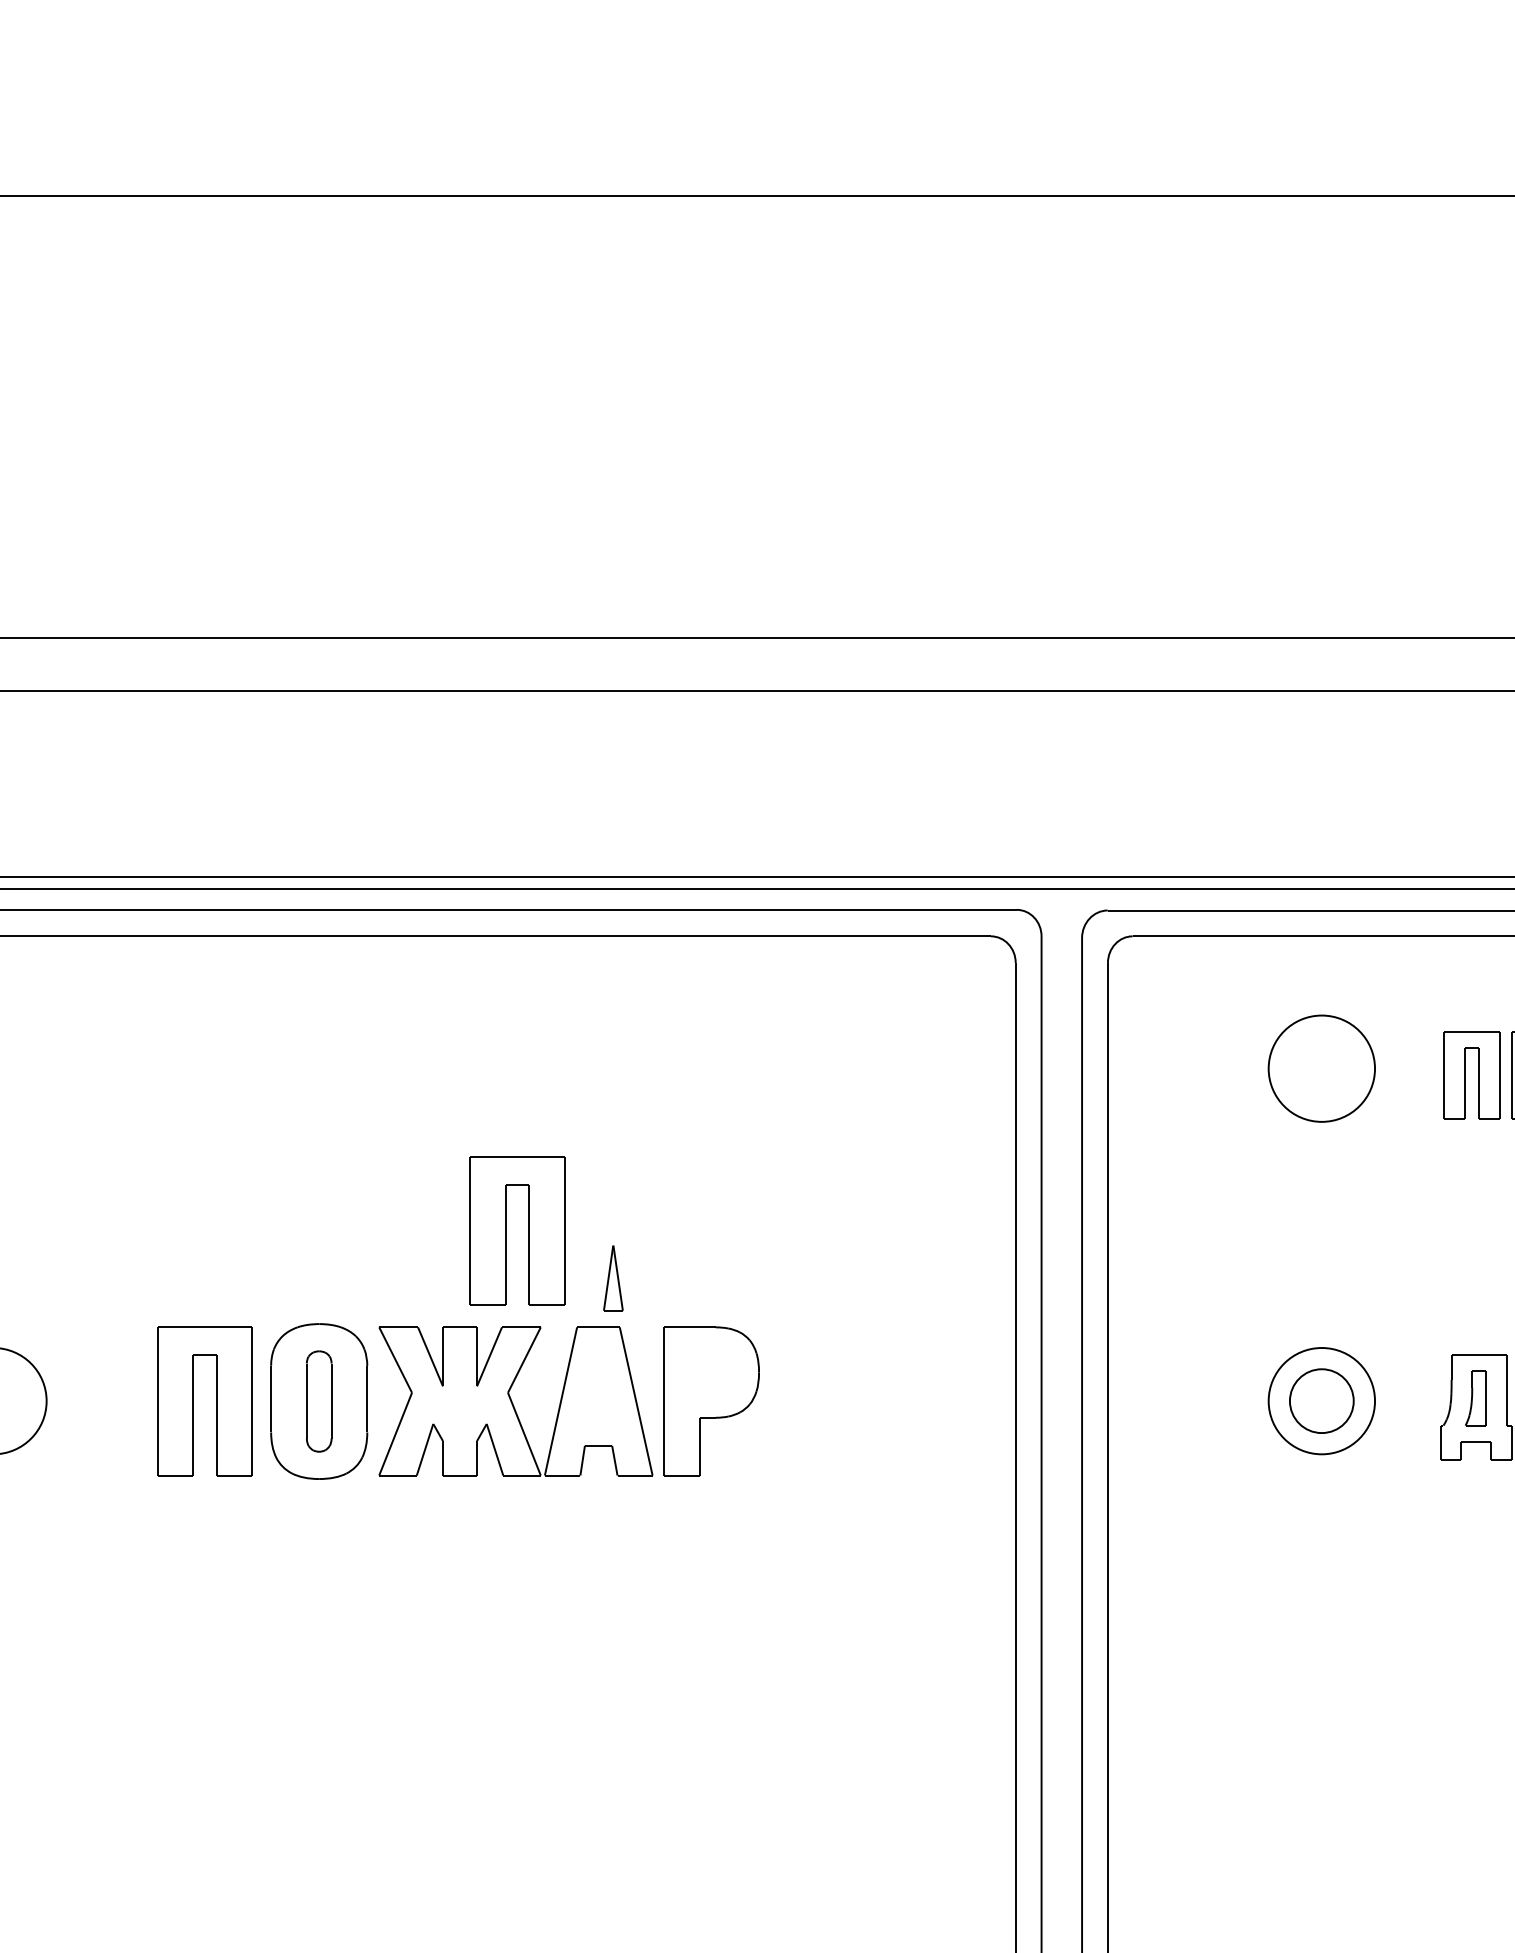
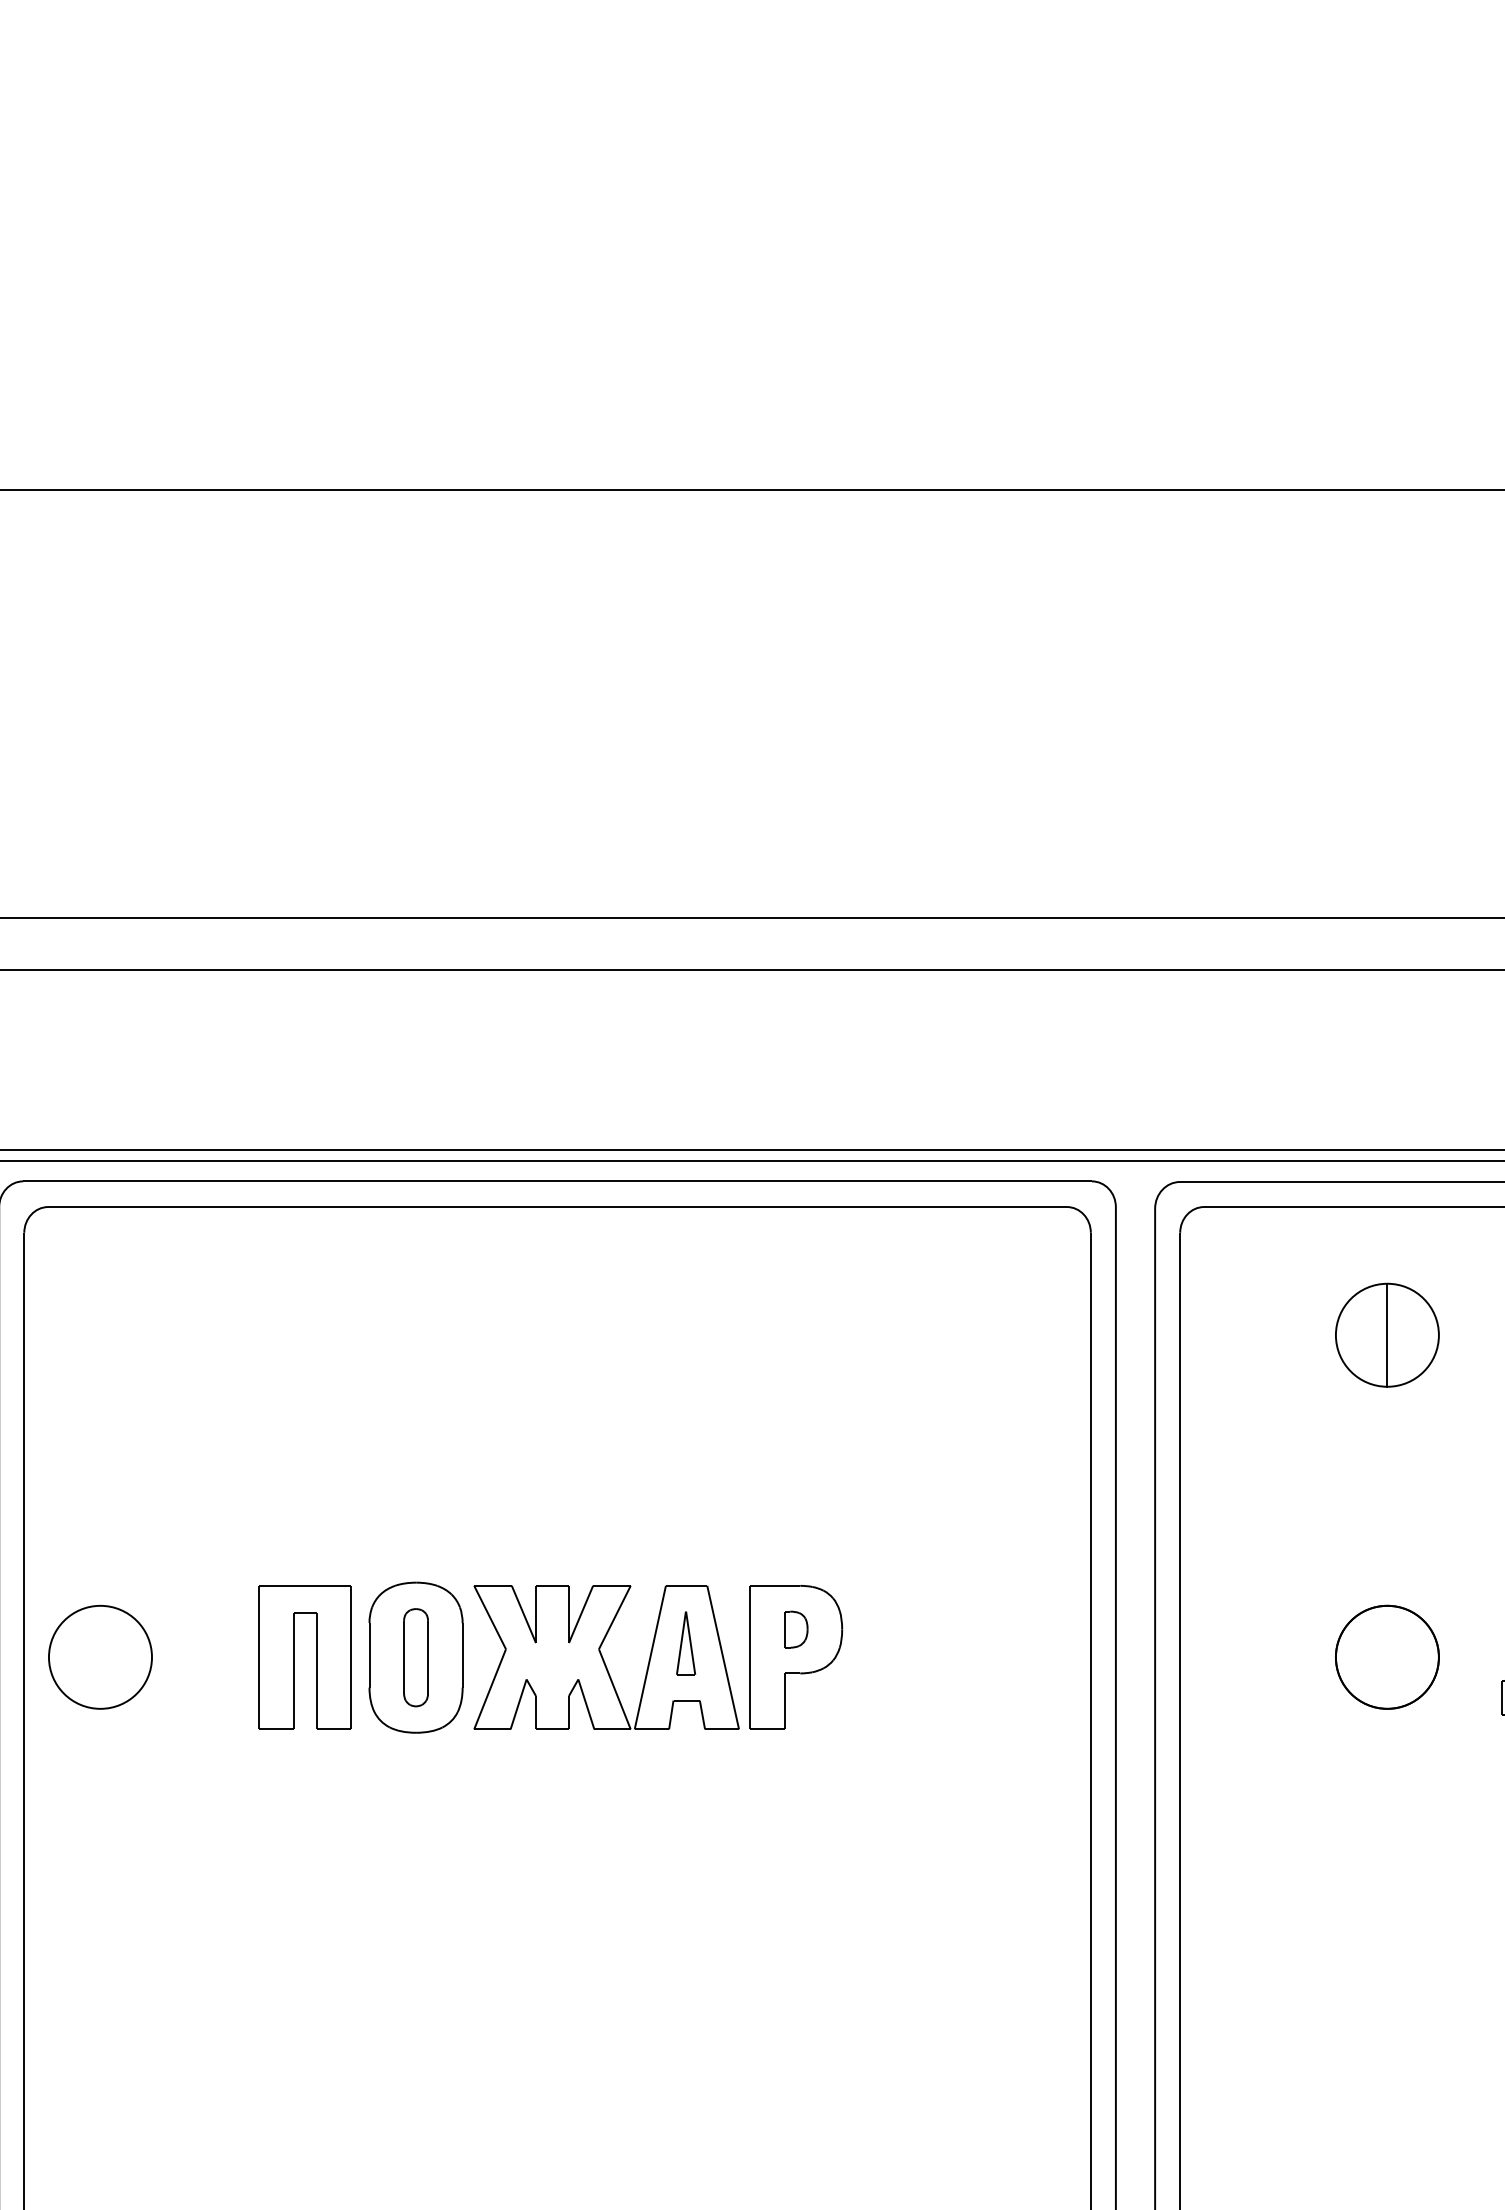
line: (1321, 1067) -> (1387, 1334), added
part: (506, 1231) -> (597, 1492), removed
part: (613, 1278) -> (686, 1643), moved
part: (711, 1372) -> (796, 1629), added
circle: (1320, 1400) -> (1386, 1656), size x1.67

